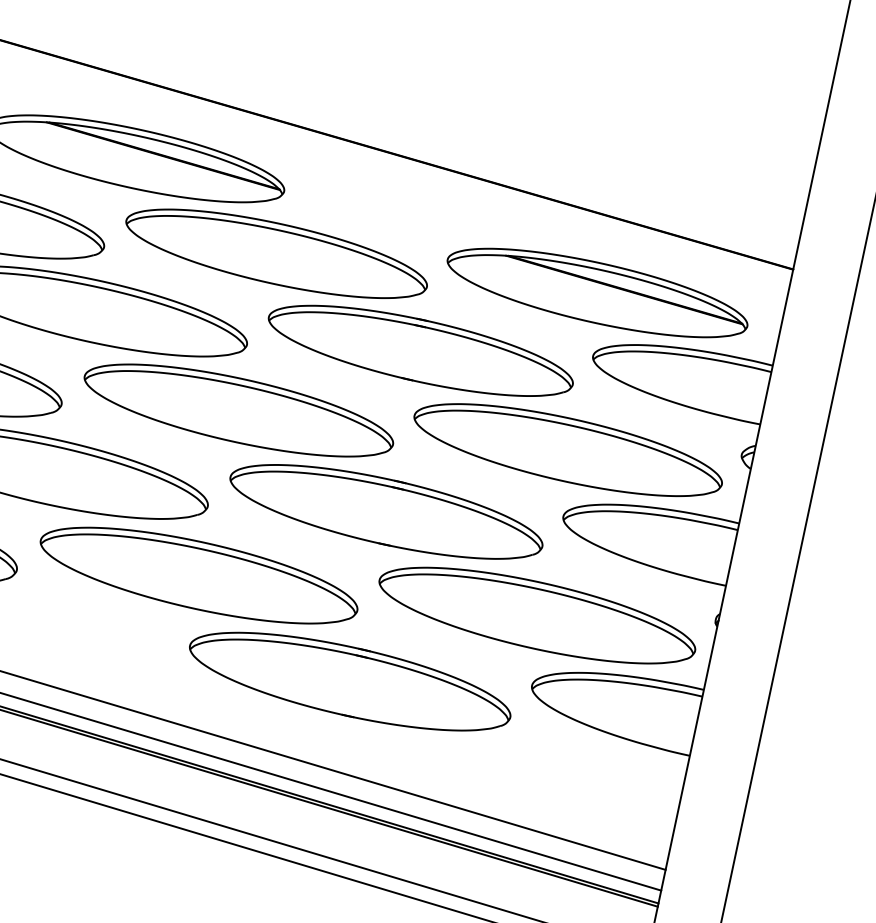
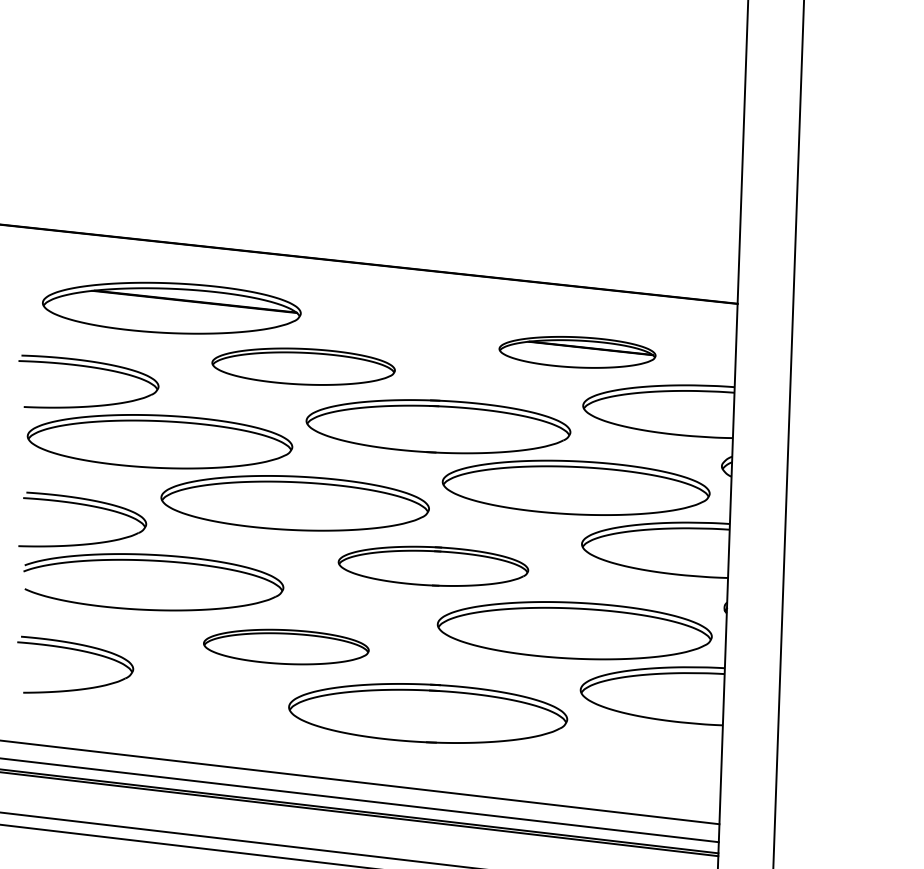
part: (276, 253) -> (303, 366), size x0.7
part: (597, 293) -> (577, 352), size x0.6
part: (386, 512) -> (433, 566), size x0.7
part: (199, 574) -> (286, 646), size x0.6

